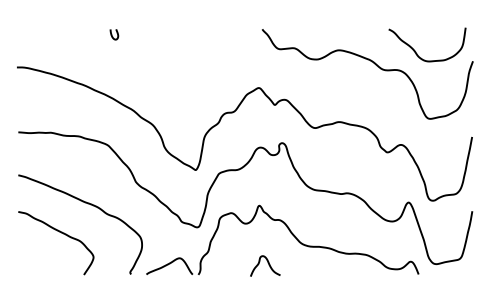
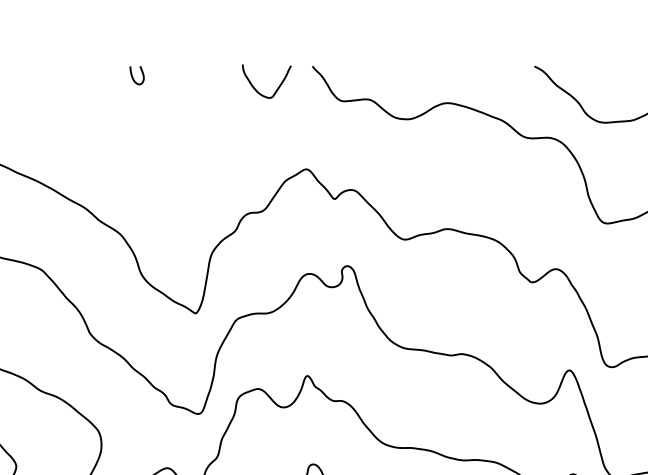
curve: (112, 34) -> (133, 75), moved
curve: (230, 41) -> (256, 87), added

